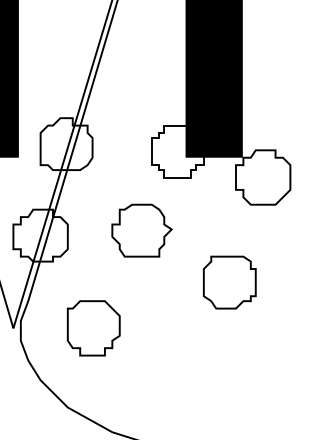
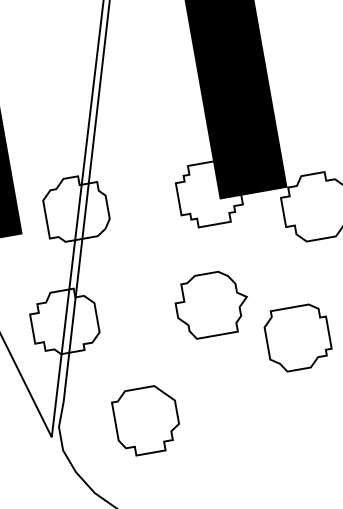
part: (141, 230) -> (211, 304), moved

